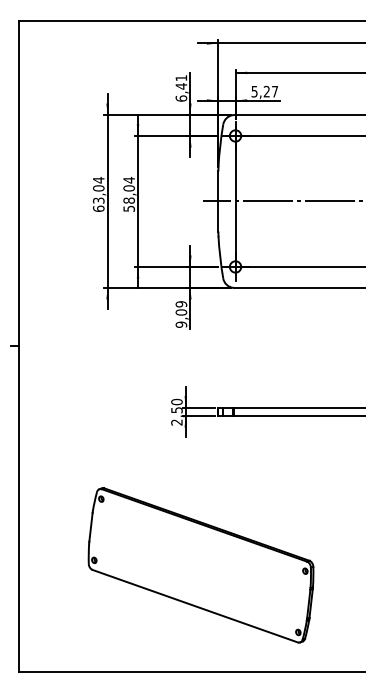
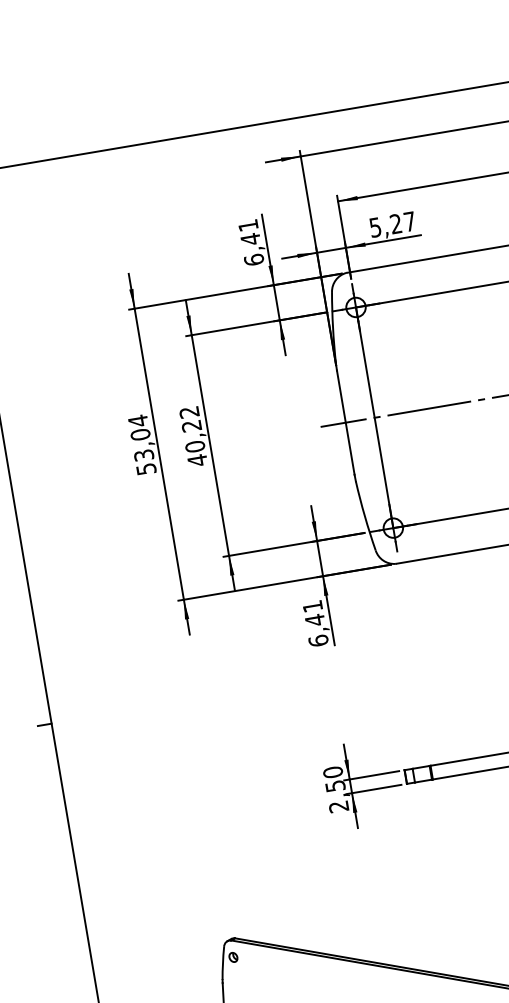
text: (128, 194) -> (192, 436), 58,04 -> 40,22
text: (98, 208) -> (145, 468), 63,04 -> 53,04
text: (181, 314) -> (315, 623), 9,09 -> 6,41

